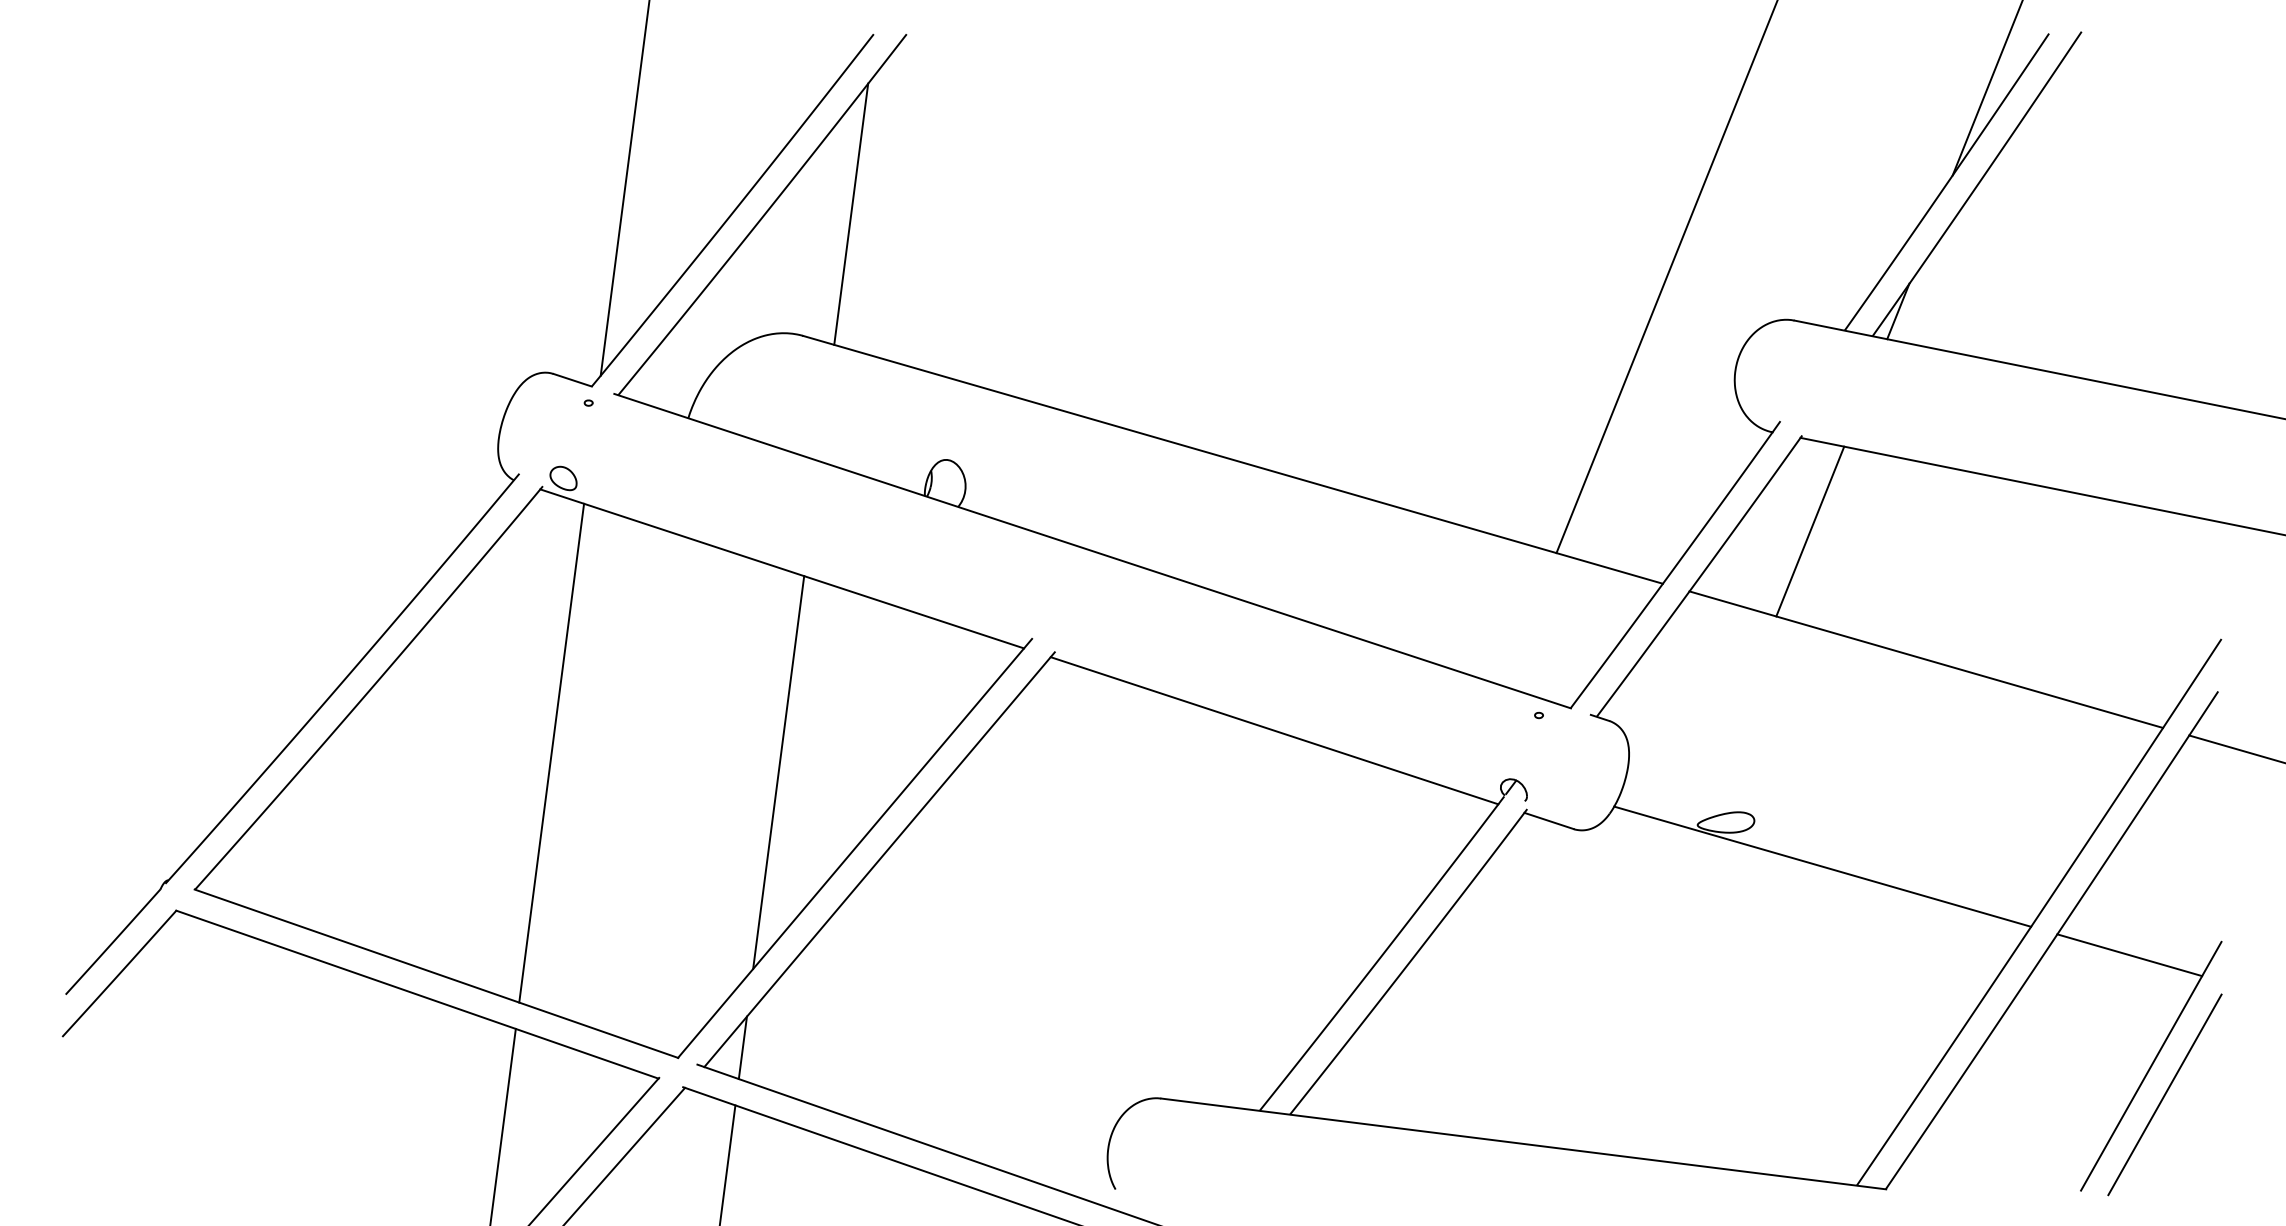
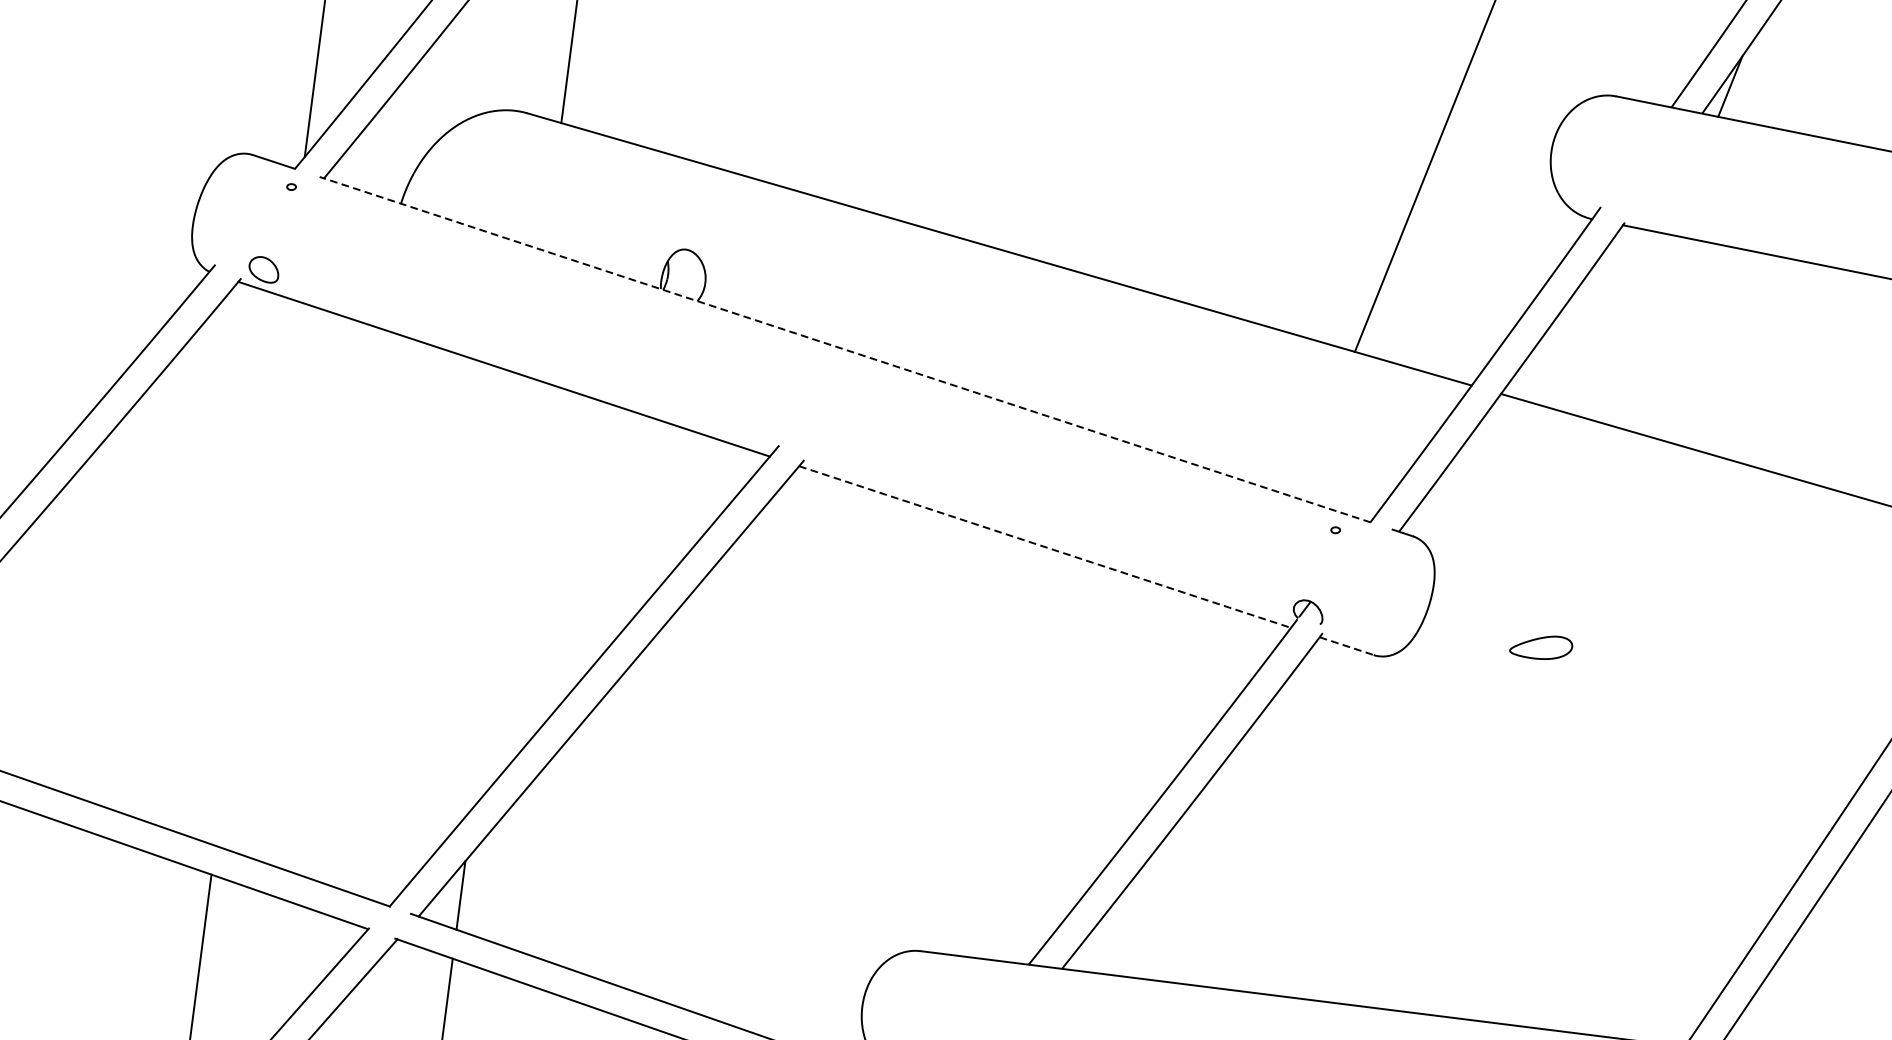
line: (1810, 531) -> (1633, 328), removed
line: (1092, 551) -> (845, 350), solid -> dashed
line: (1274, 730) -> (1045, 546), solid -> dashed
line: (551, 752) -> (250, 570), removed
line: (778, 772) -> (500, 592), removed
line: (1549, 820) -> (1347, 645), solid -> dashed
line: (1822, 866) -> (1647, 696), removed

